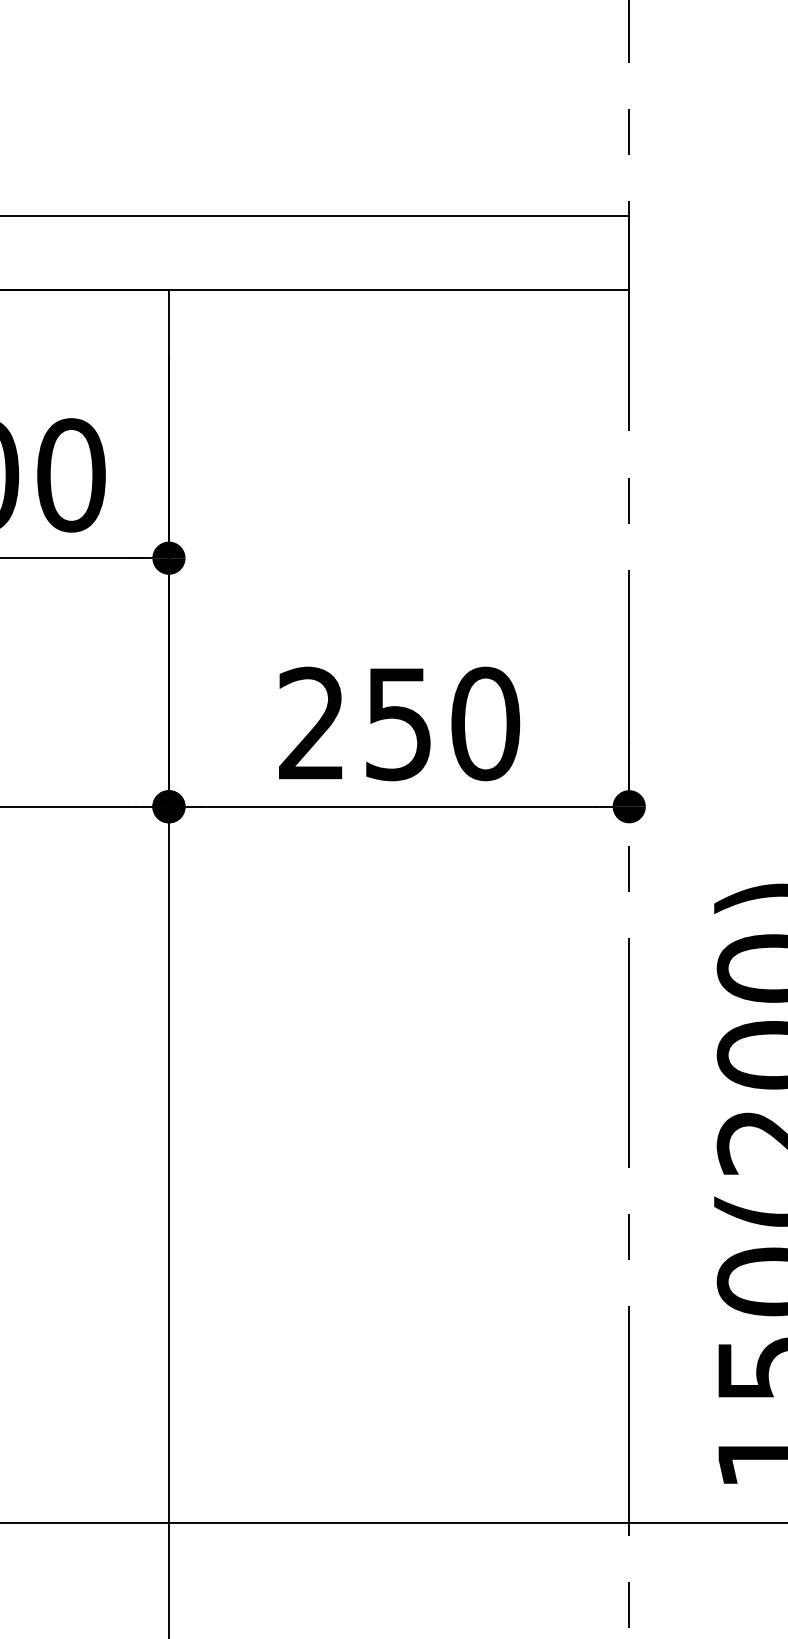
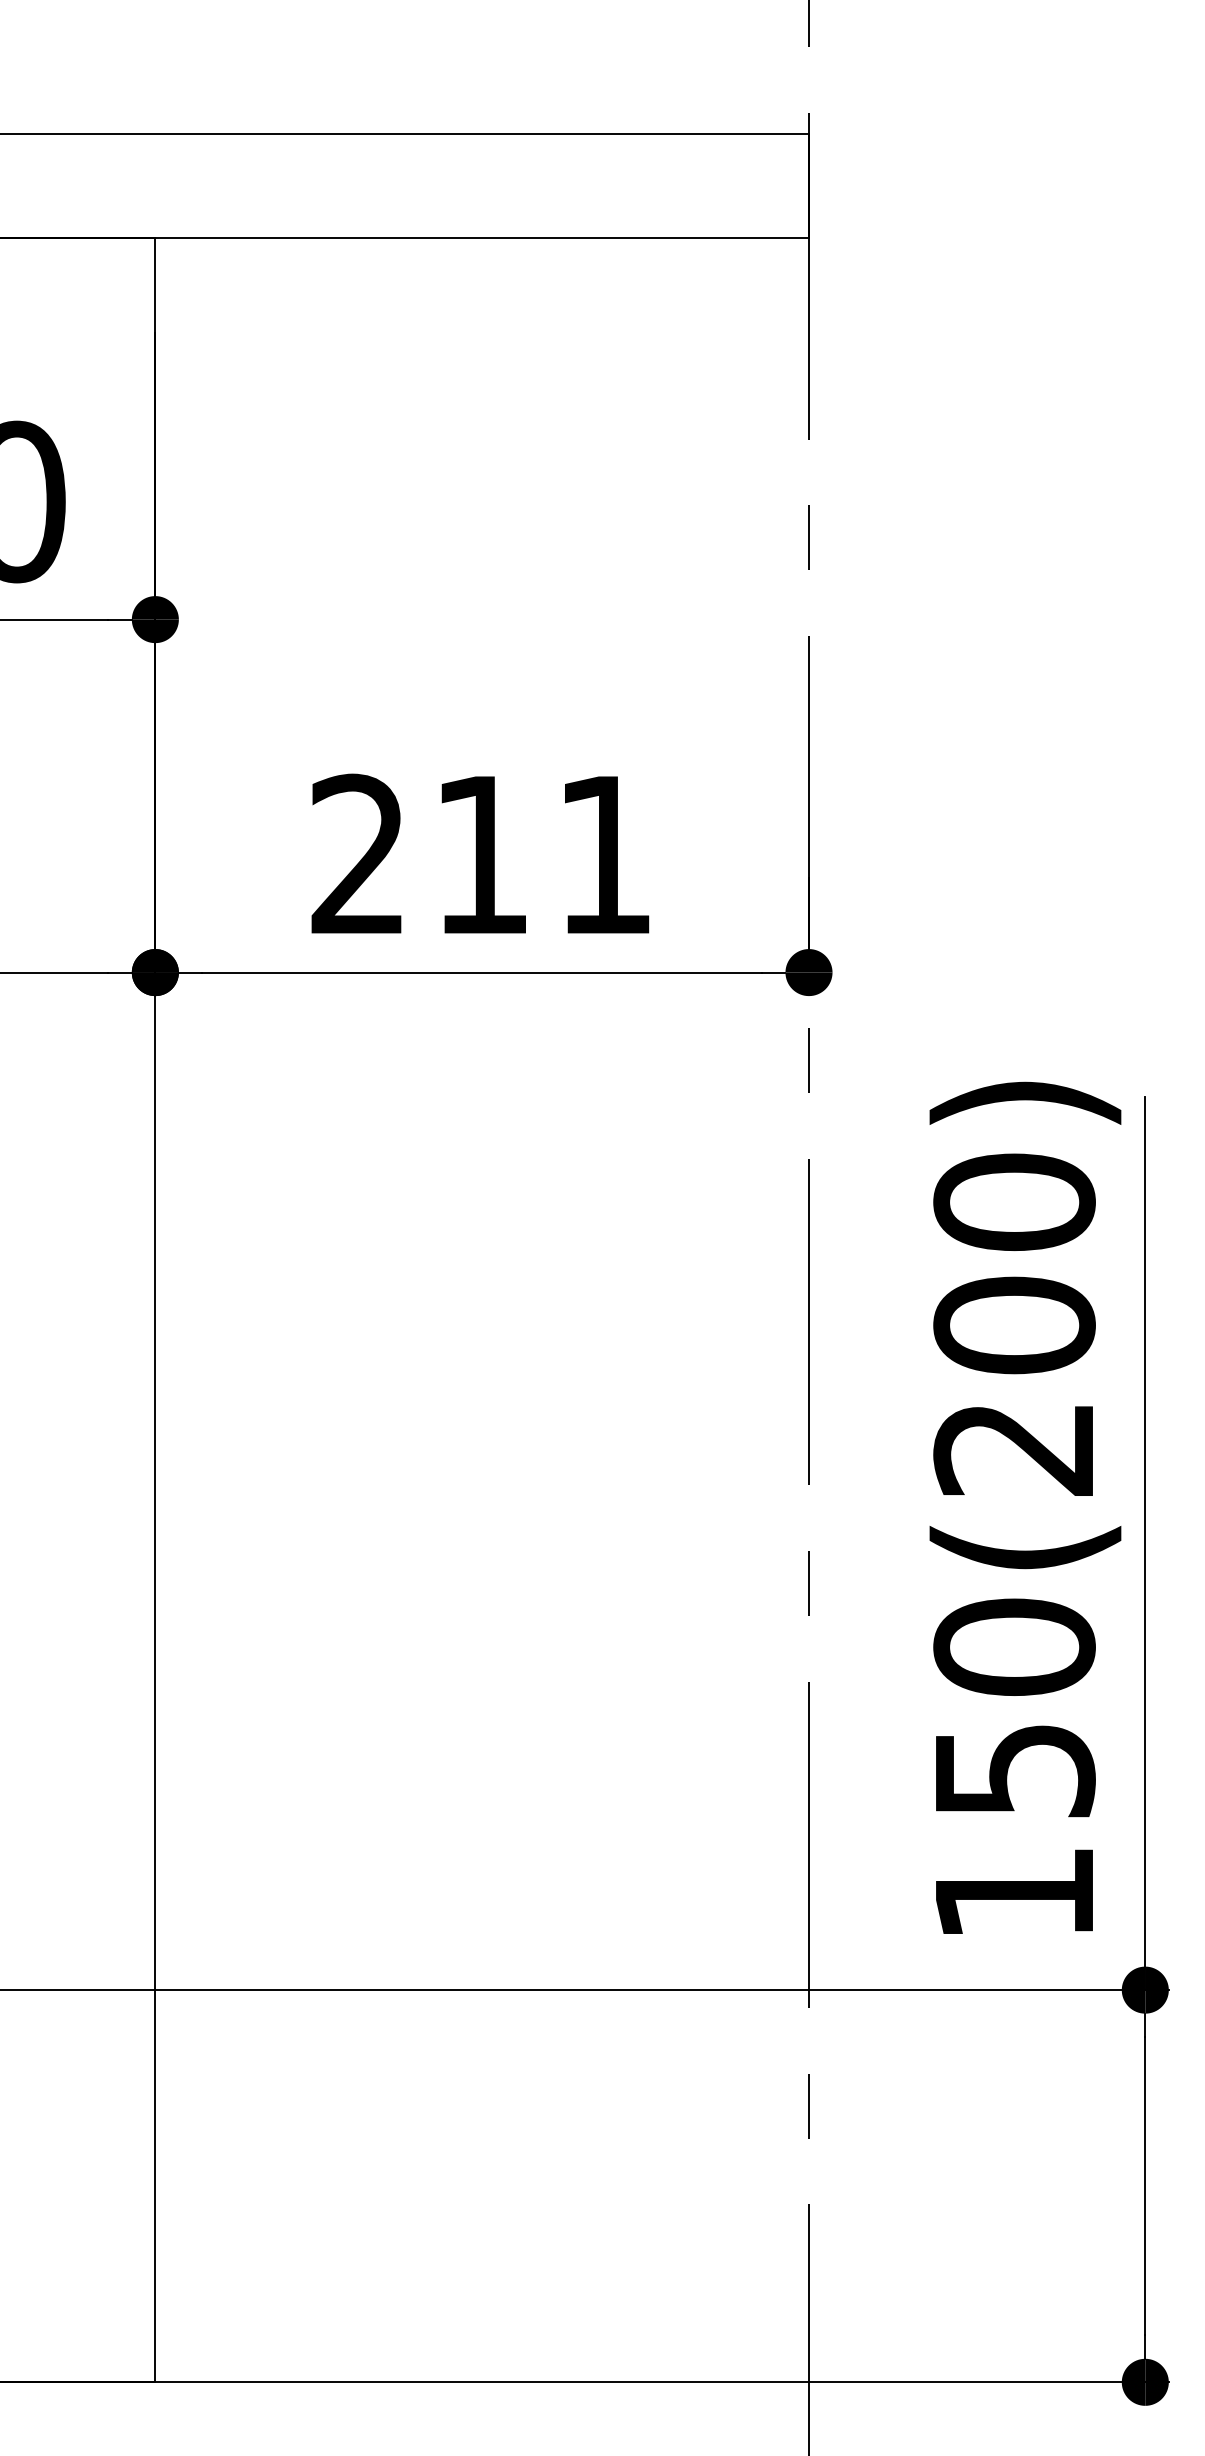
text: (442, 723) -> (544, 854), 250 -> 211

